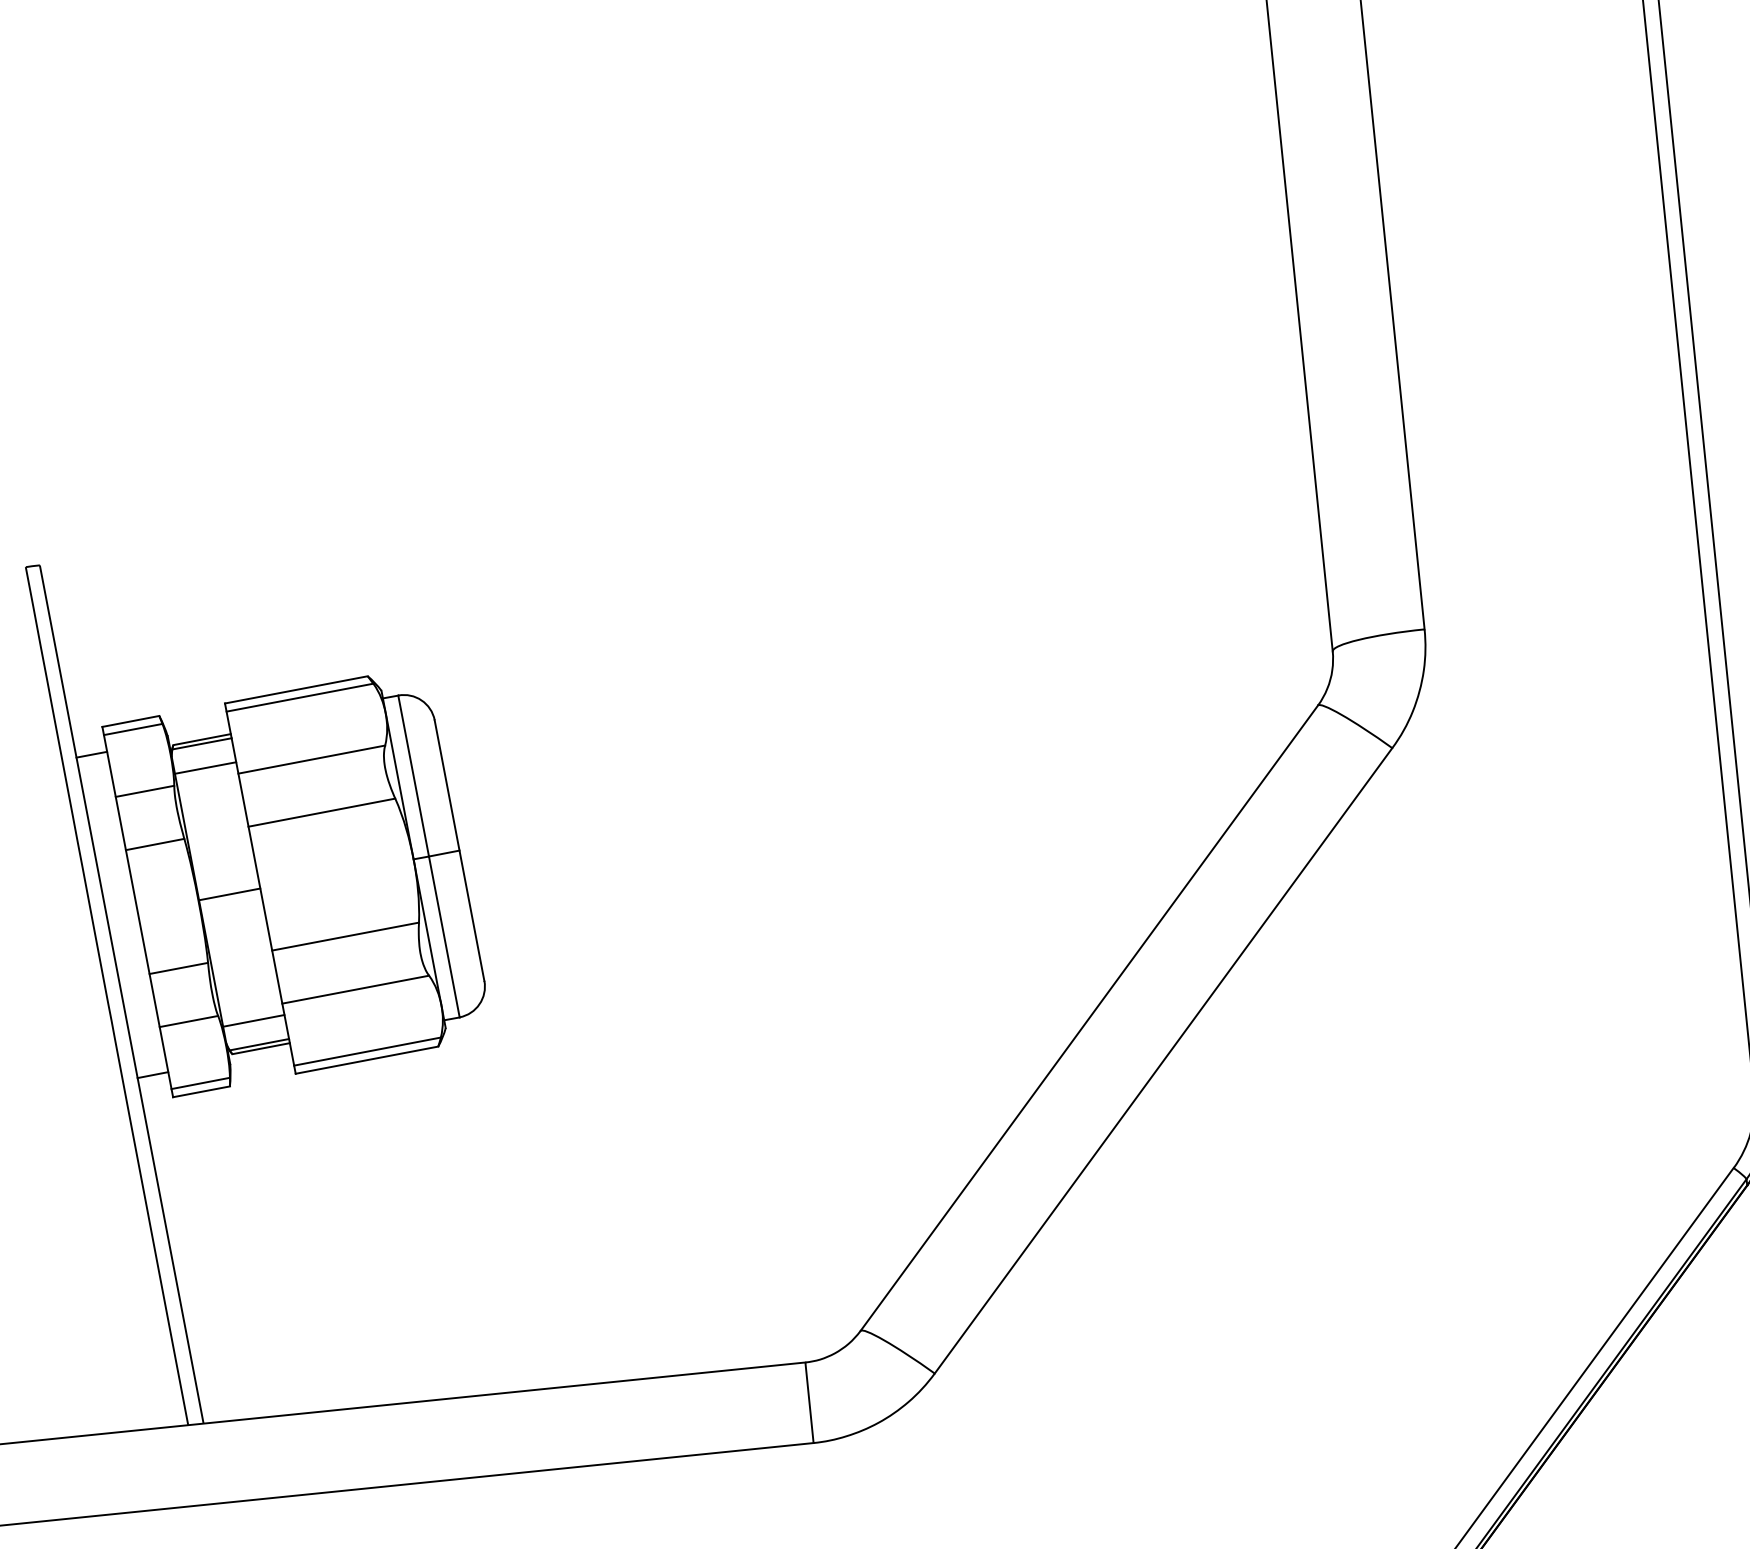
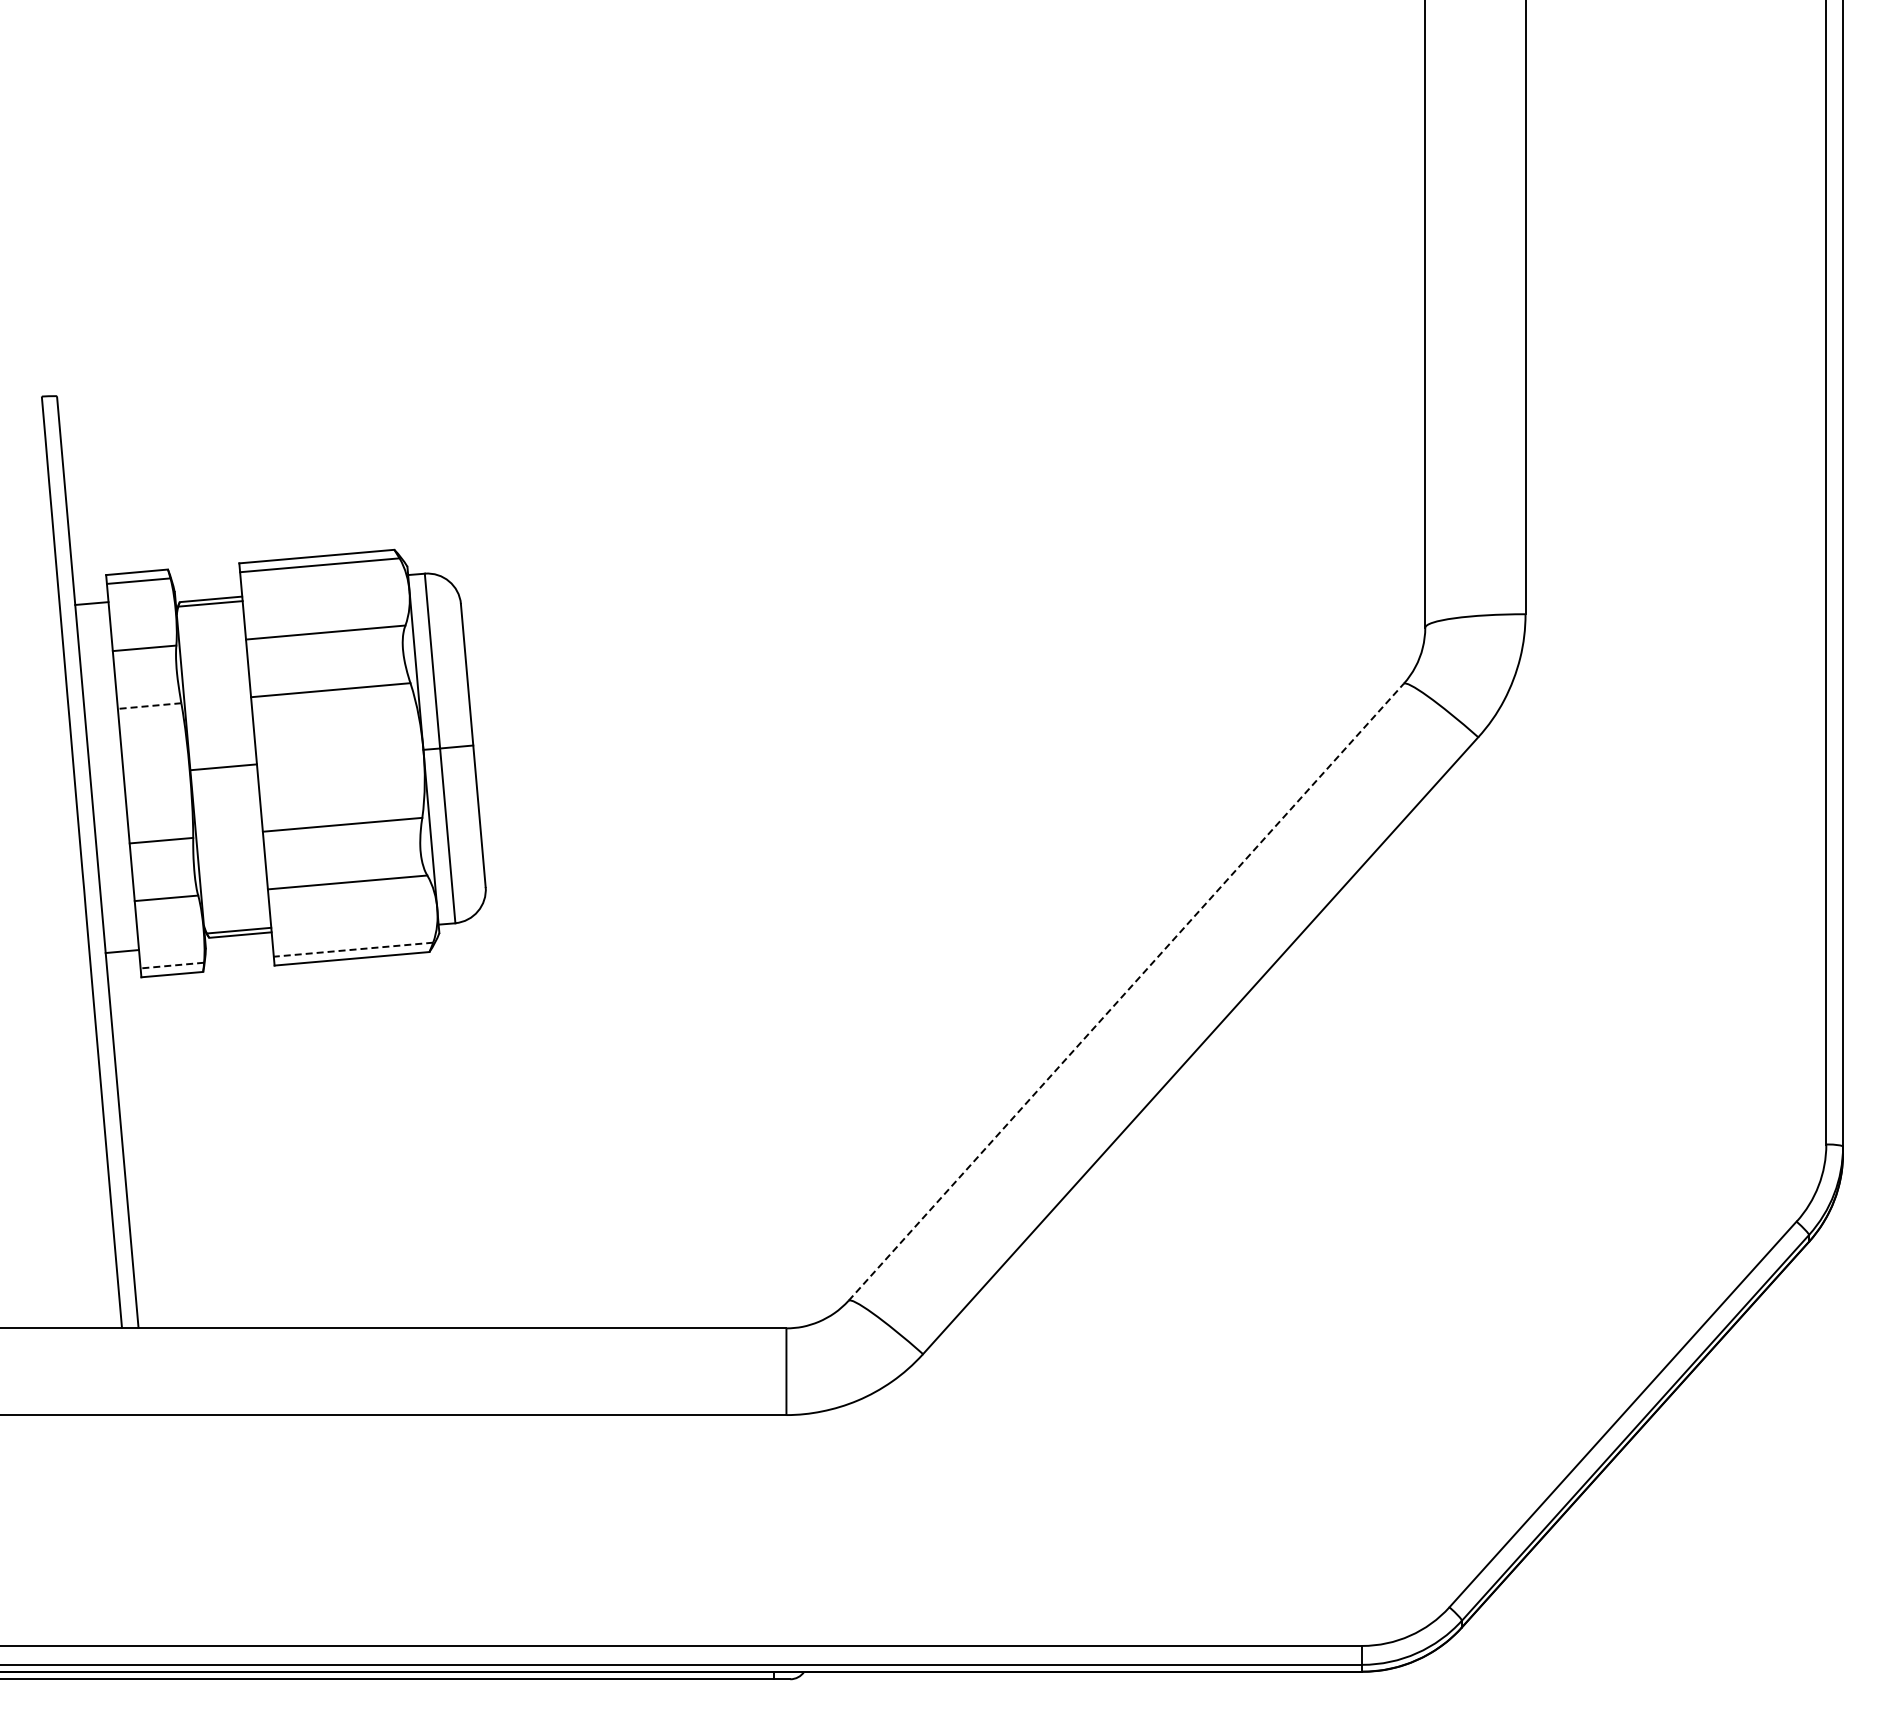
line: (205, 767) -> (211, 629), removed
line: (155, 844) -> (149, 706), solid -> dashed
line: (1089, 1018) -> (1126, 992), solid -> dashed
line: (253, 1020) -> (235, 904), removed
line: (366, 1051) -> (352, 949), solid -> dashed
line: (200, 1083) -> (172, 965), solid -> dashed

